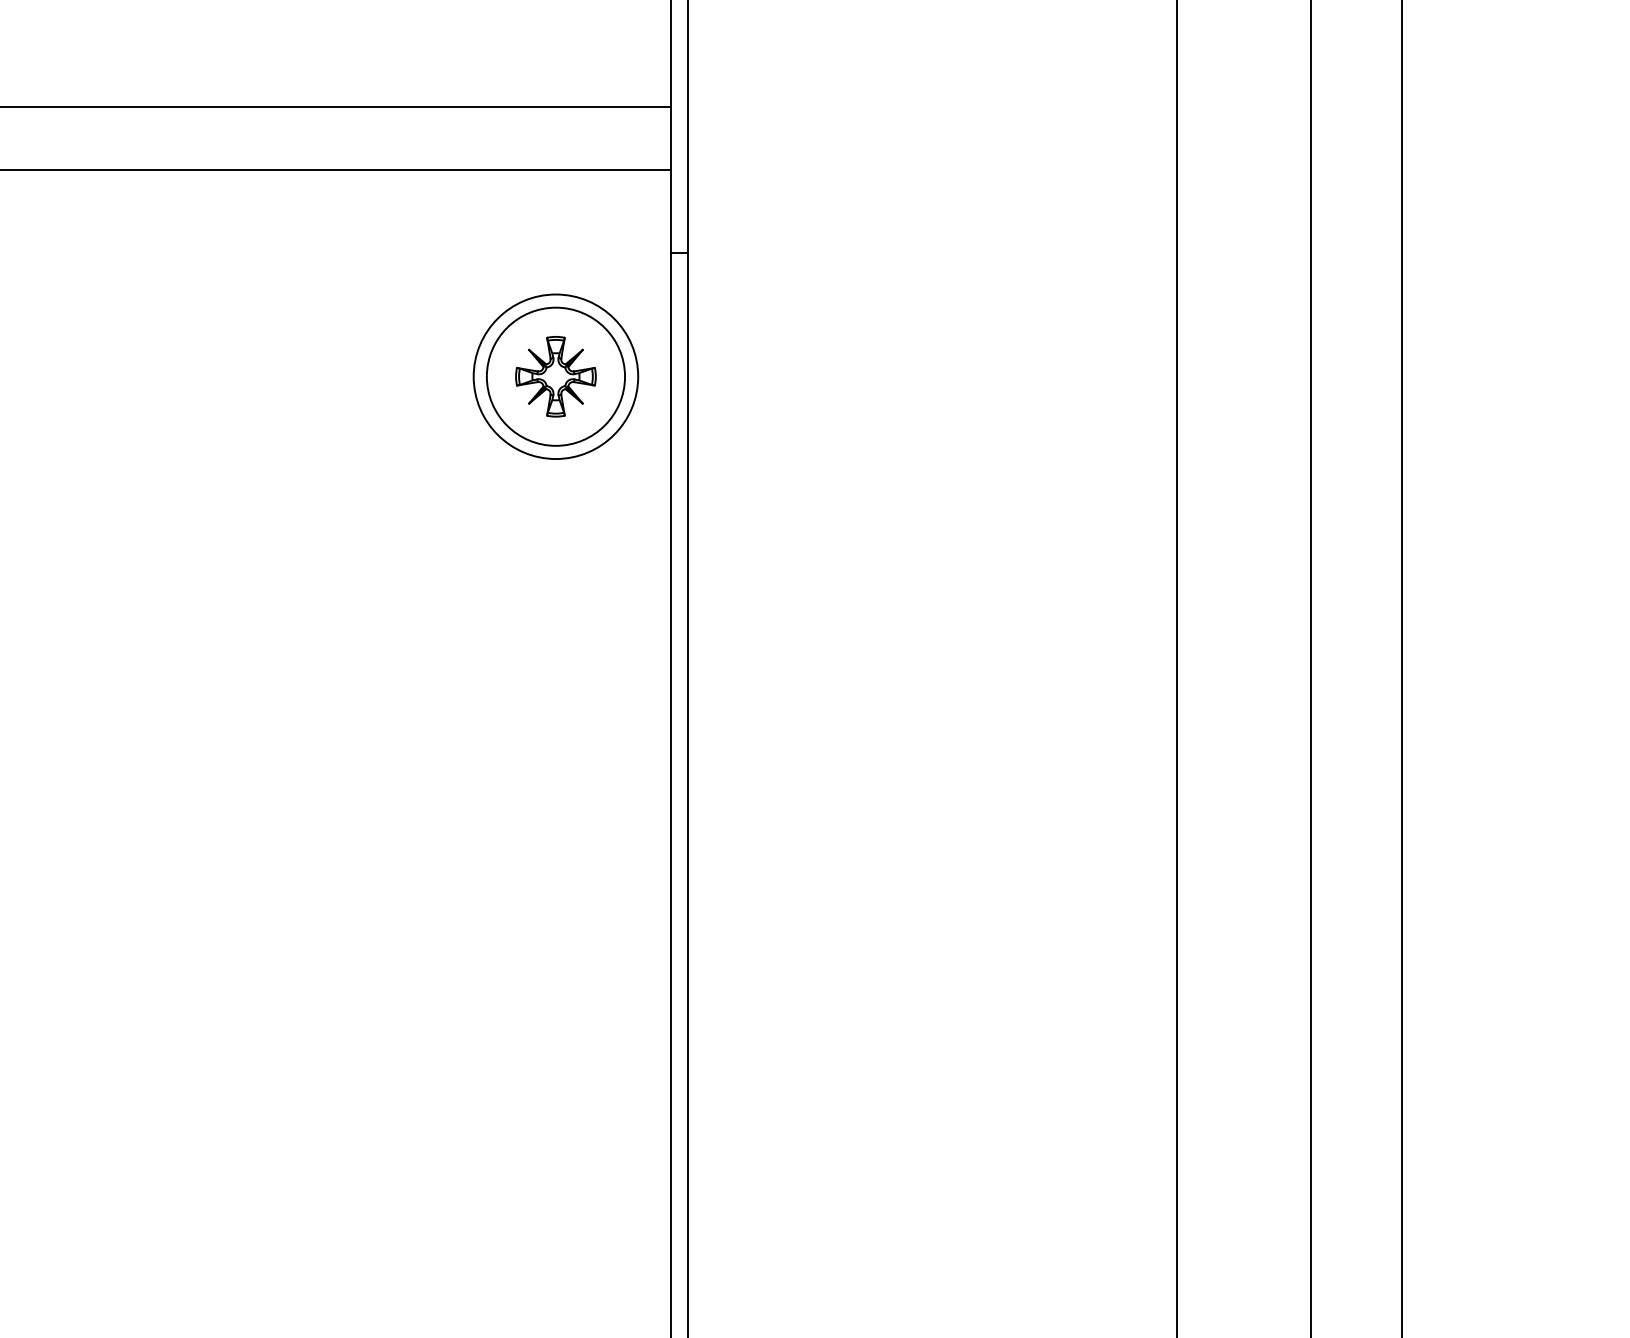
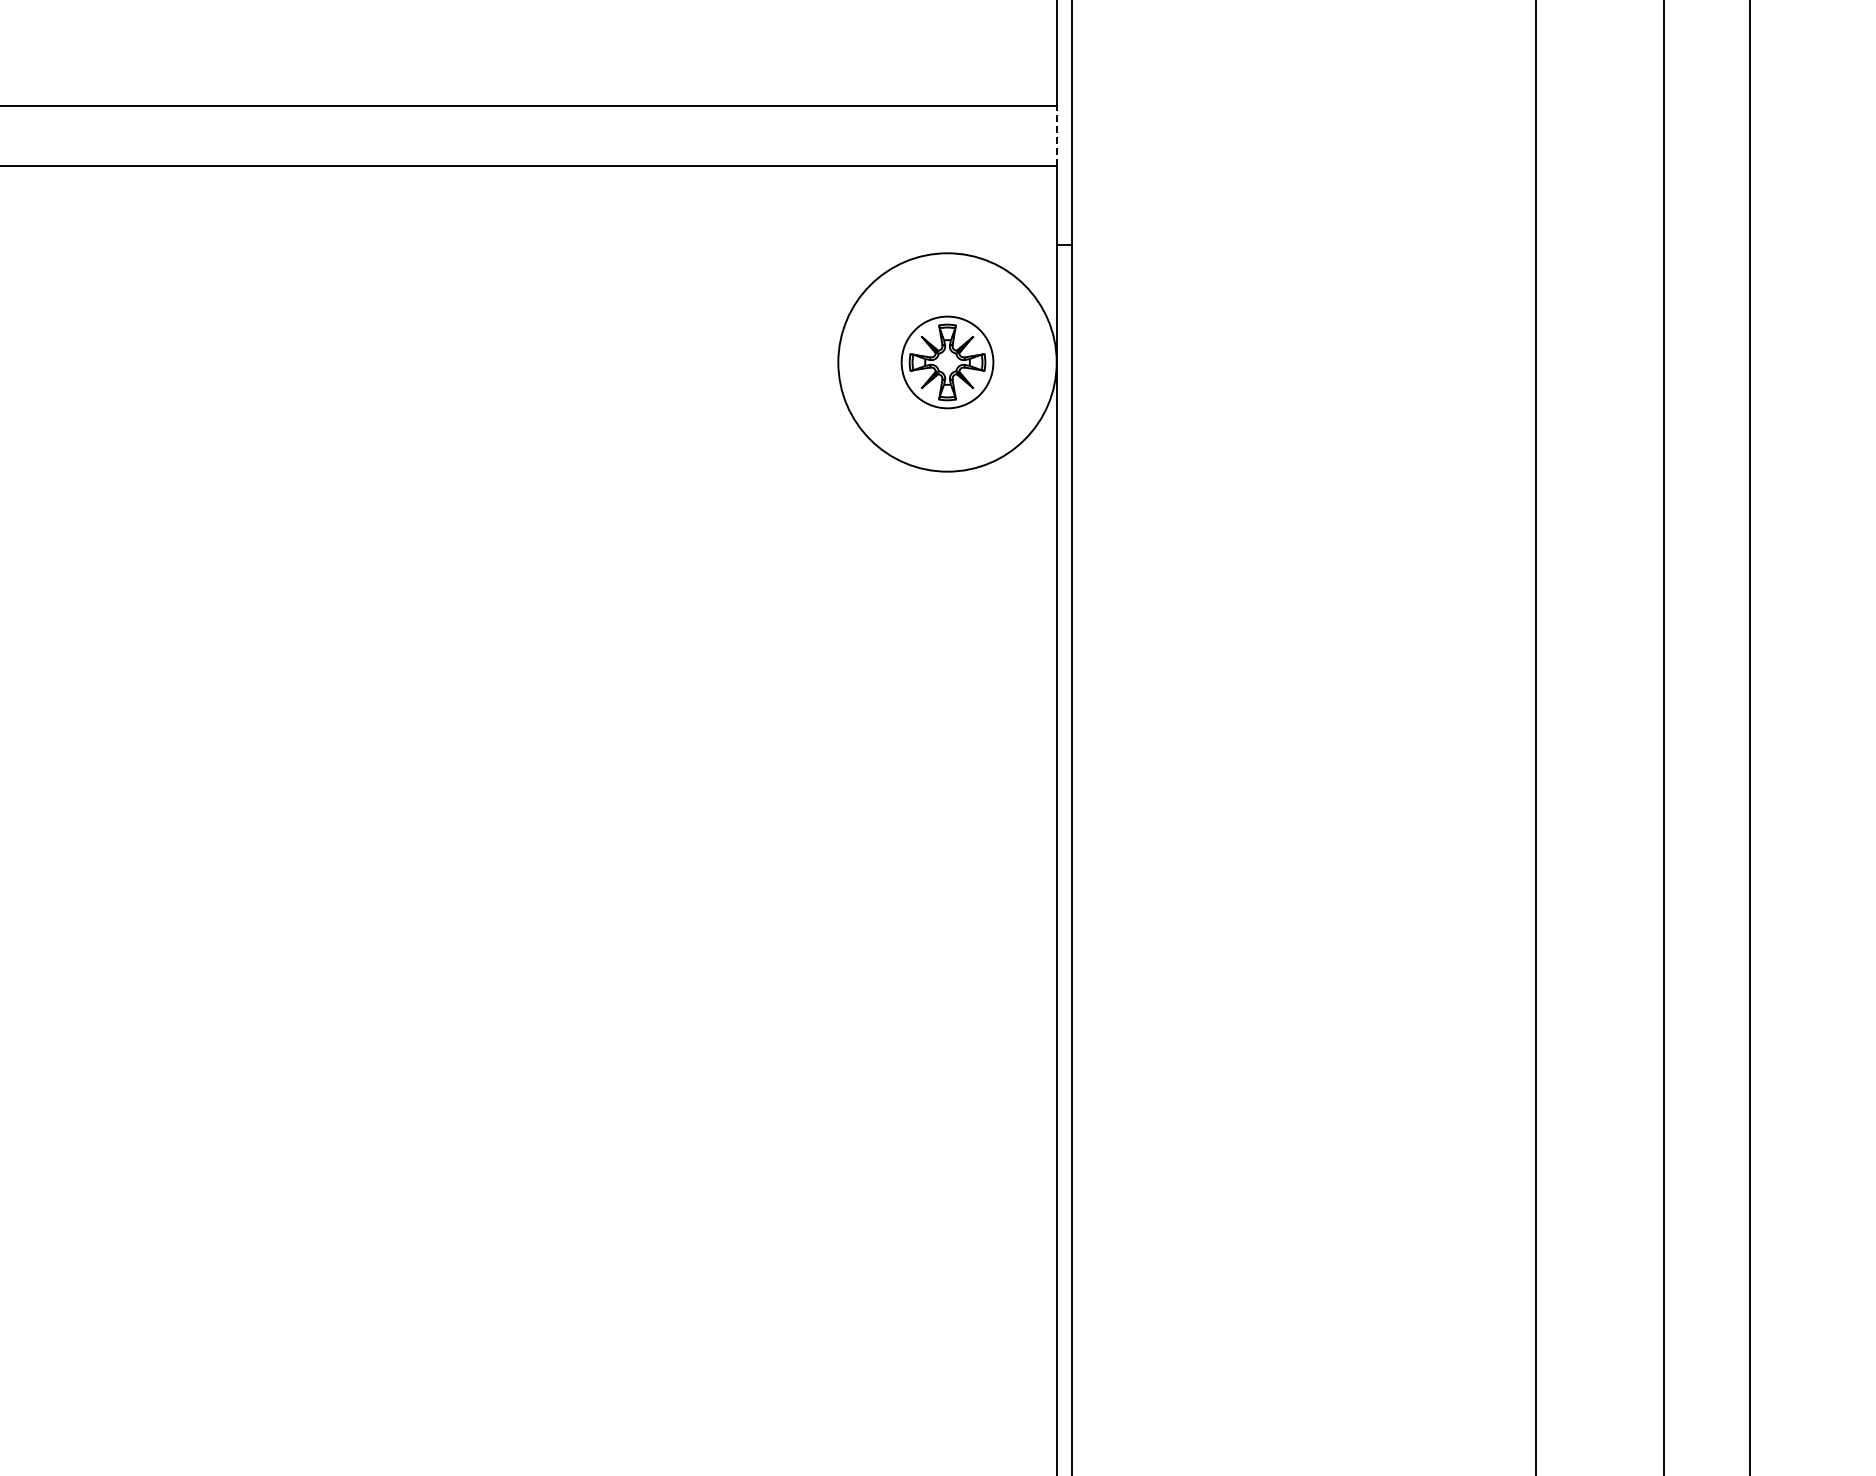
line: (670, 138) -> (1056, 136), solid -> dashed
circle: (555, 376) -> (947, 362), size x0.7
circle: (555, 376) -> (947, 362), size x1.4

